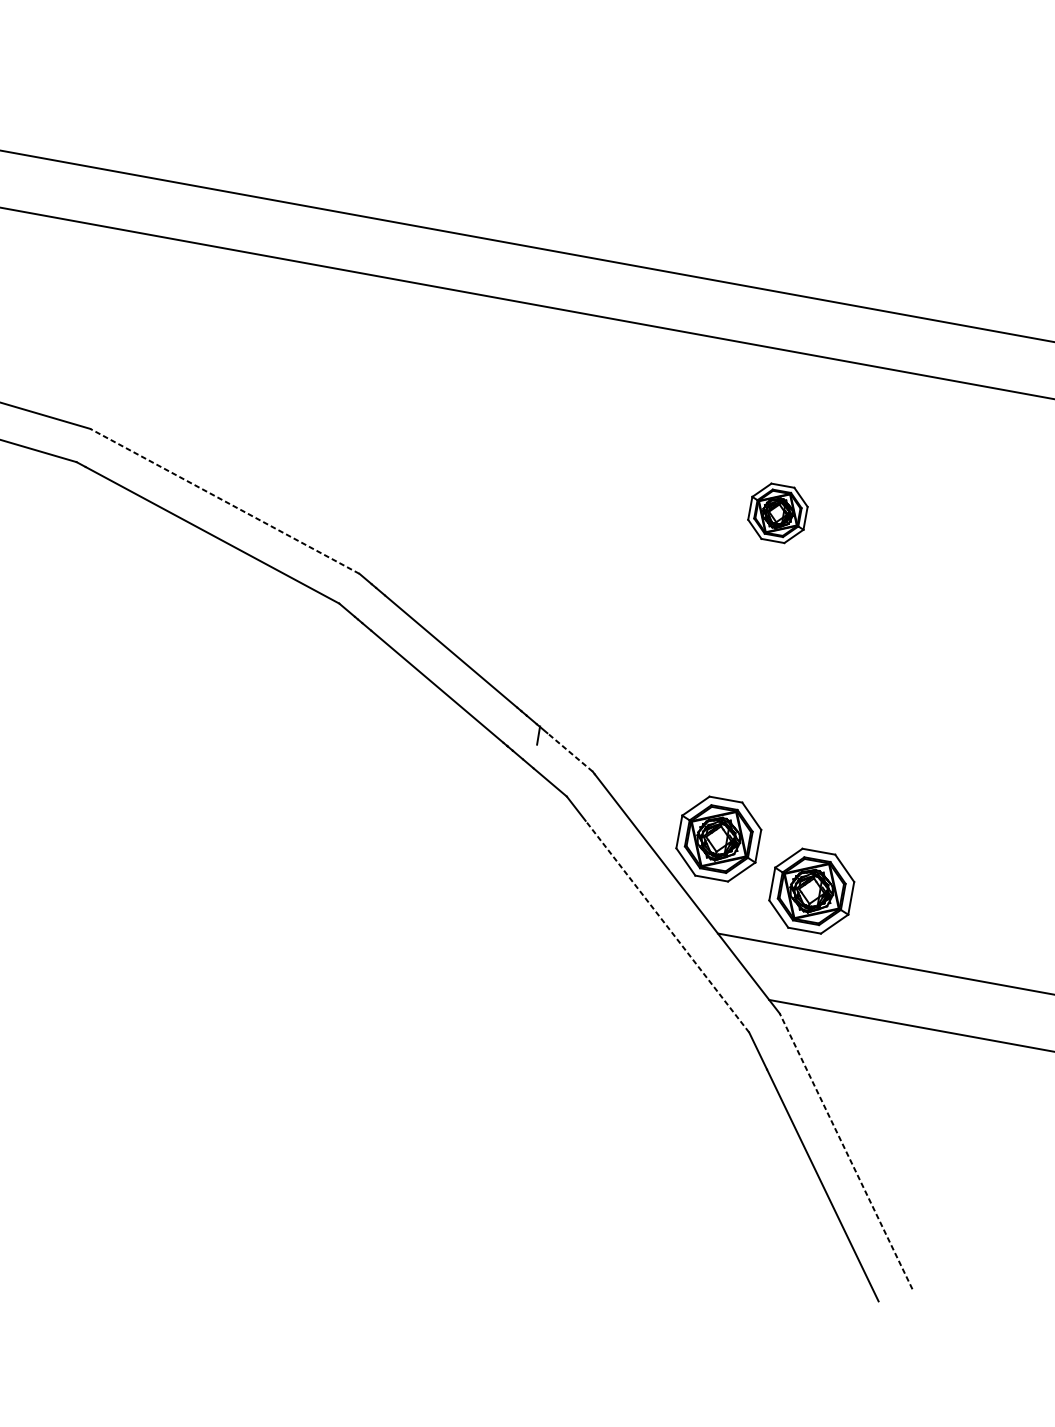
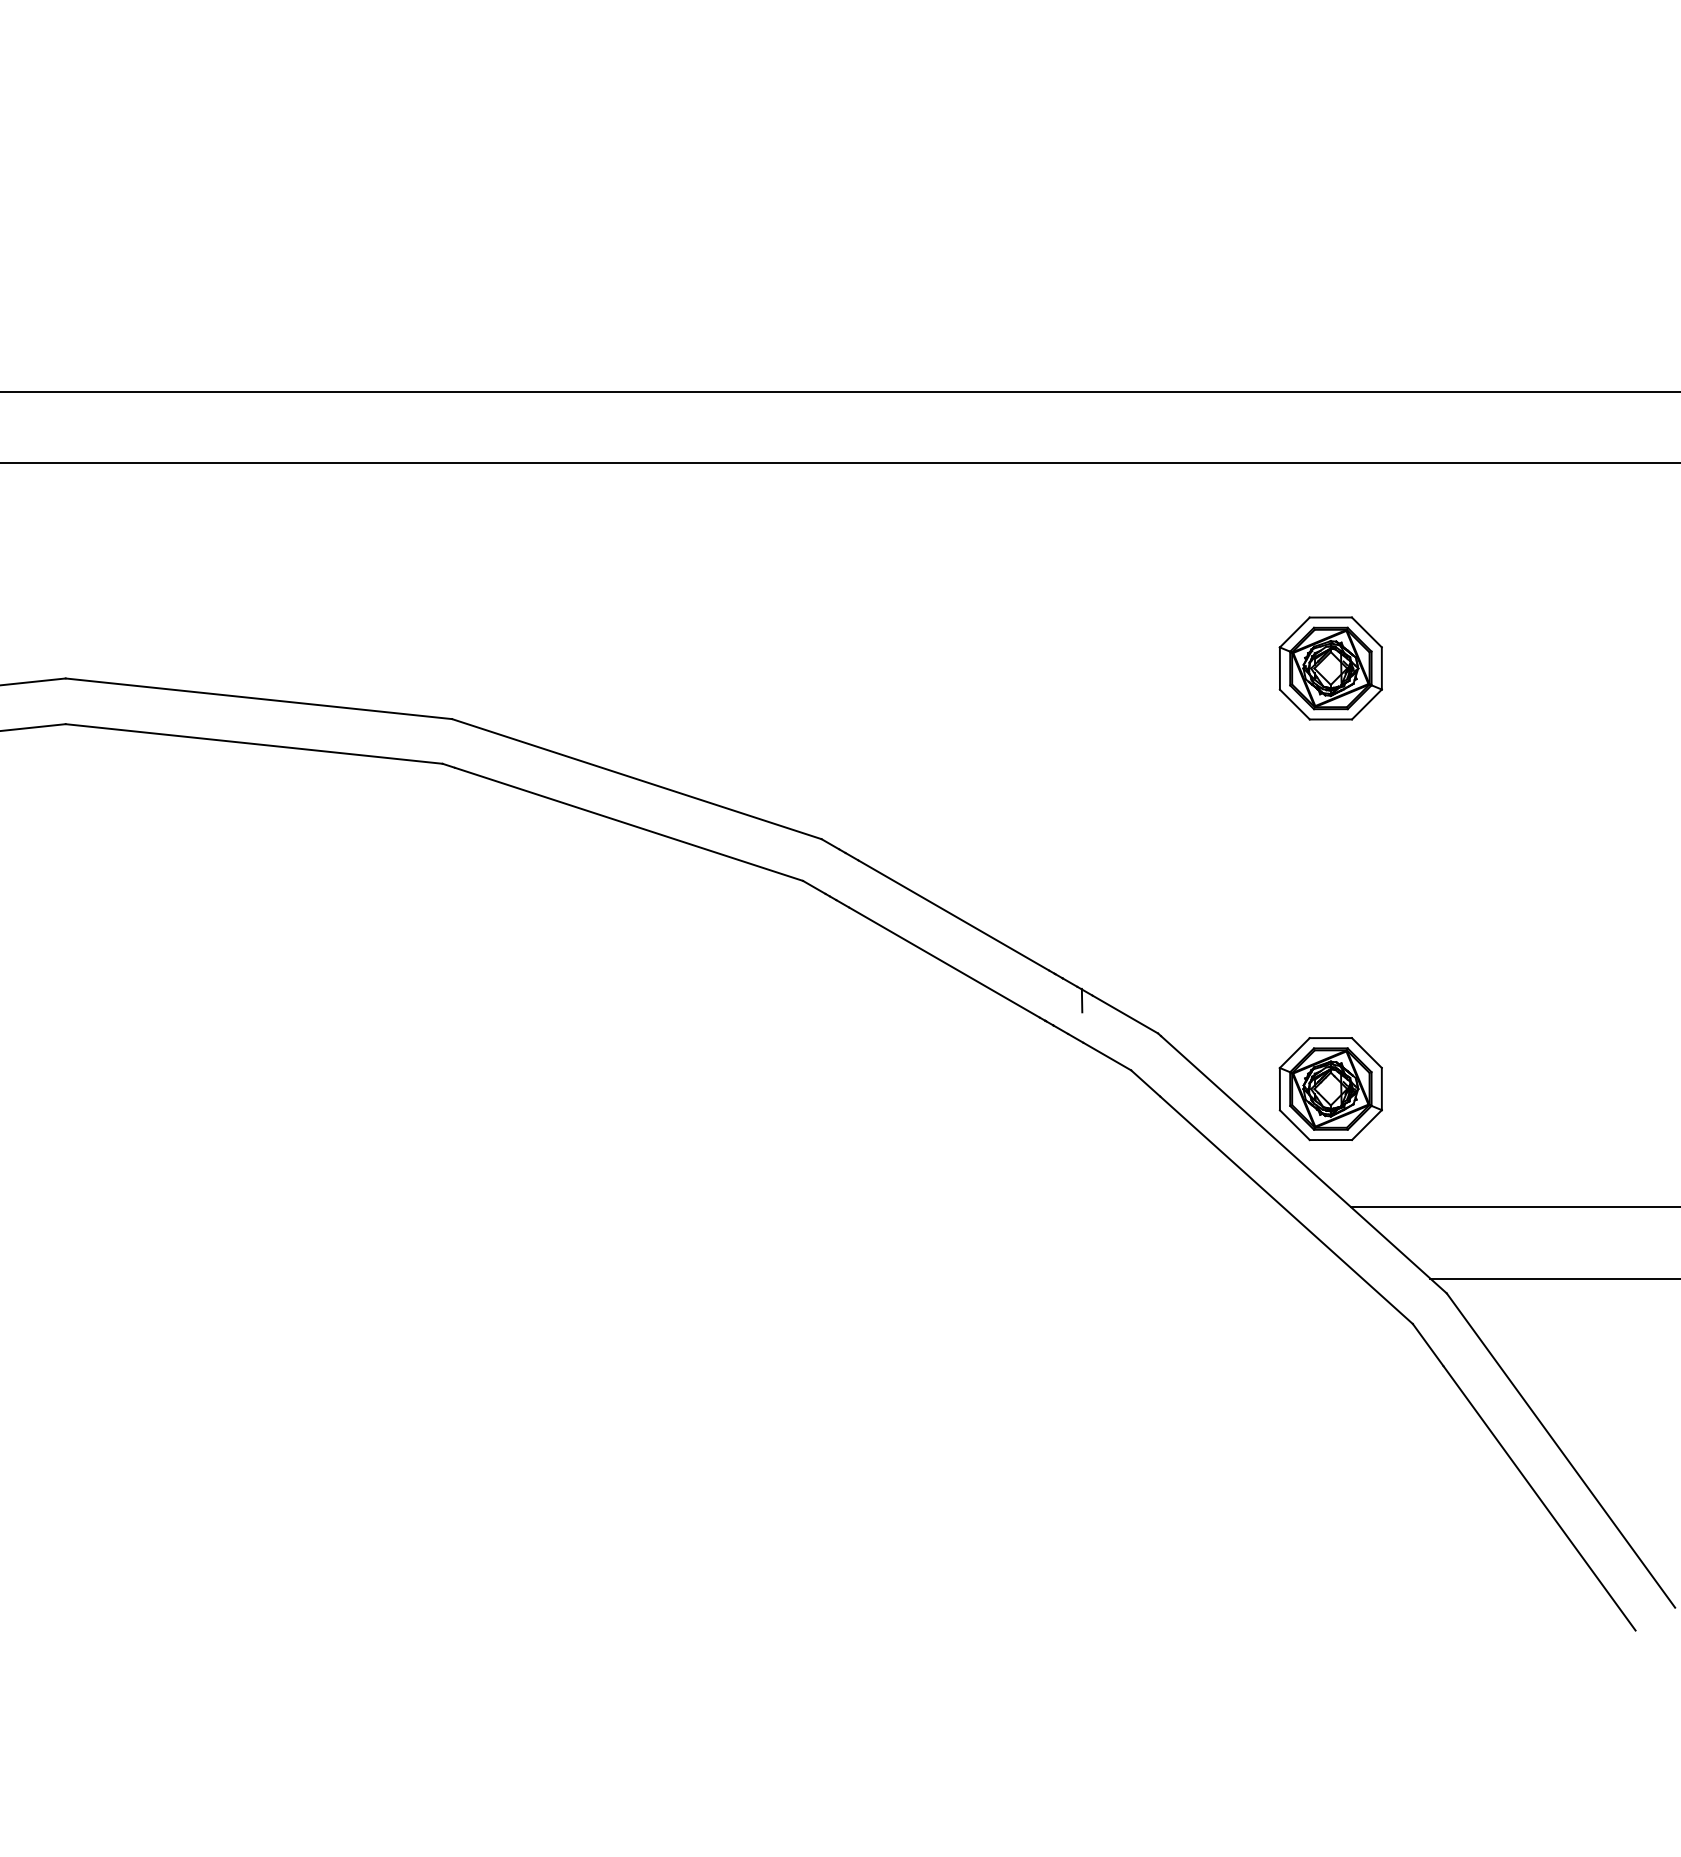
line: (224, 500) -> (636, 778), dashed -> solid
part: (777, 513) -> (1330, 668), size x1.43
line: (570, 752) -> (1125, 1014), dashed -> solid
part: (811, 891) -> (1458, 1133), removed
line: (667, 926) -> (1286, 1210), dashed -> solid
line: (845, 1151) -> (1560, 1450), dashed -> solid

